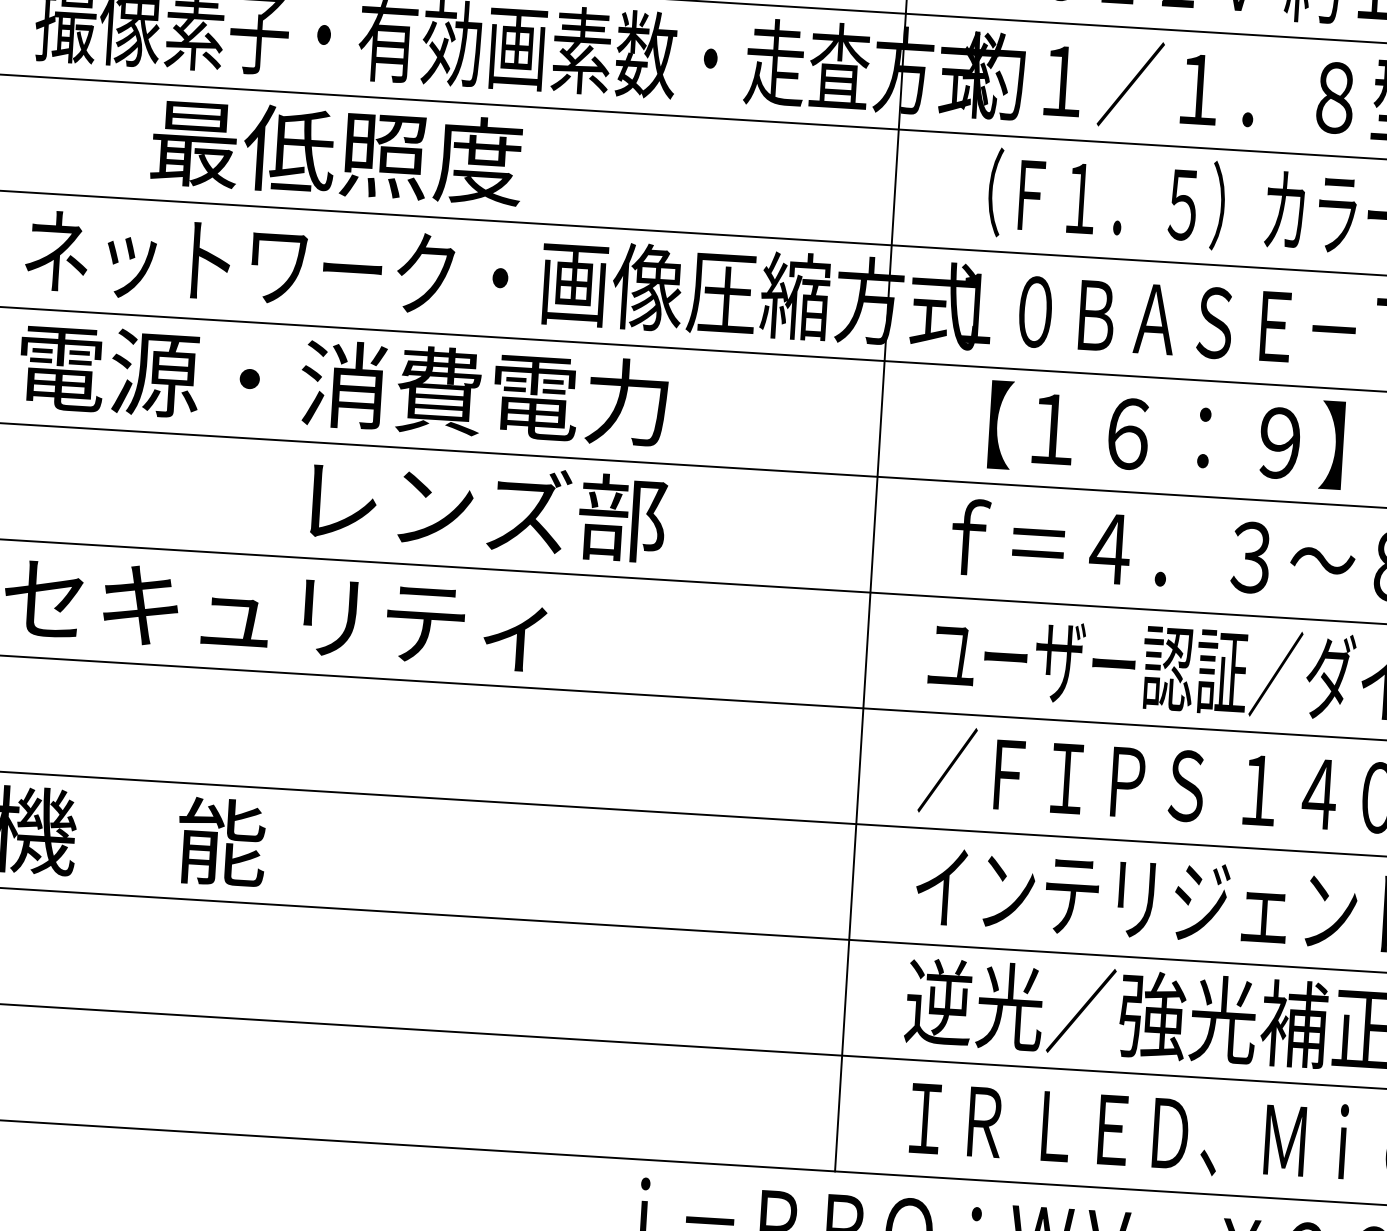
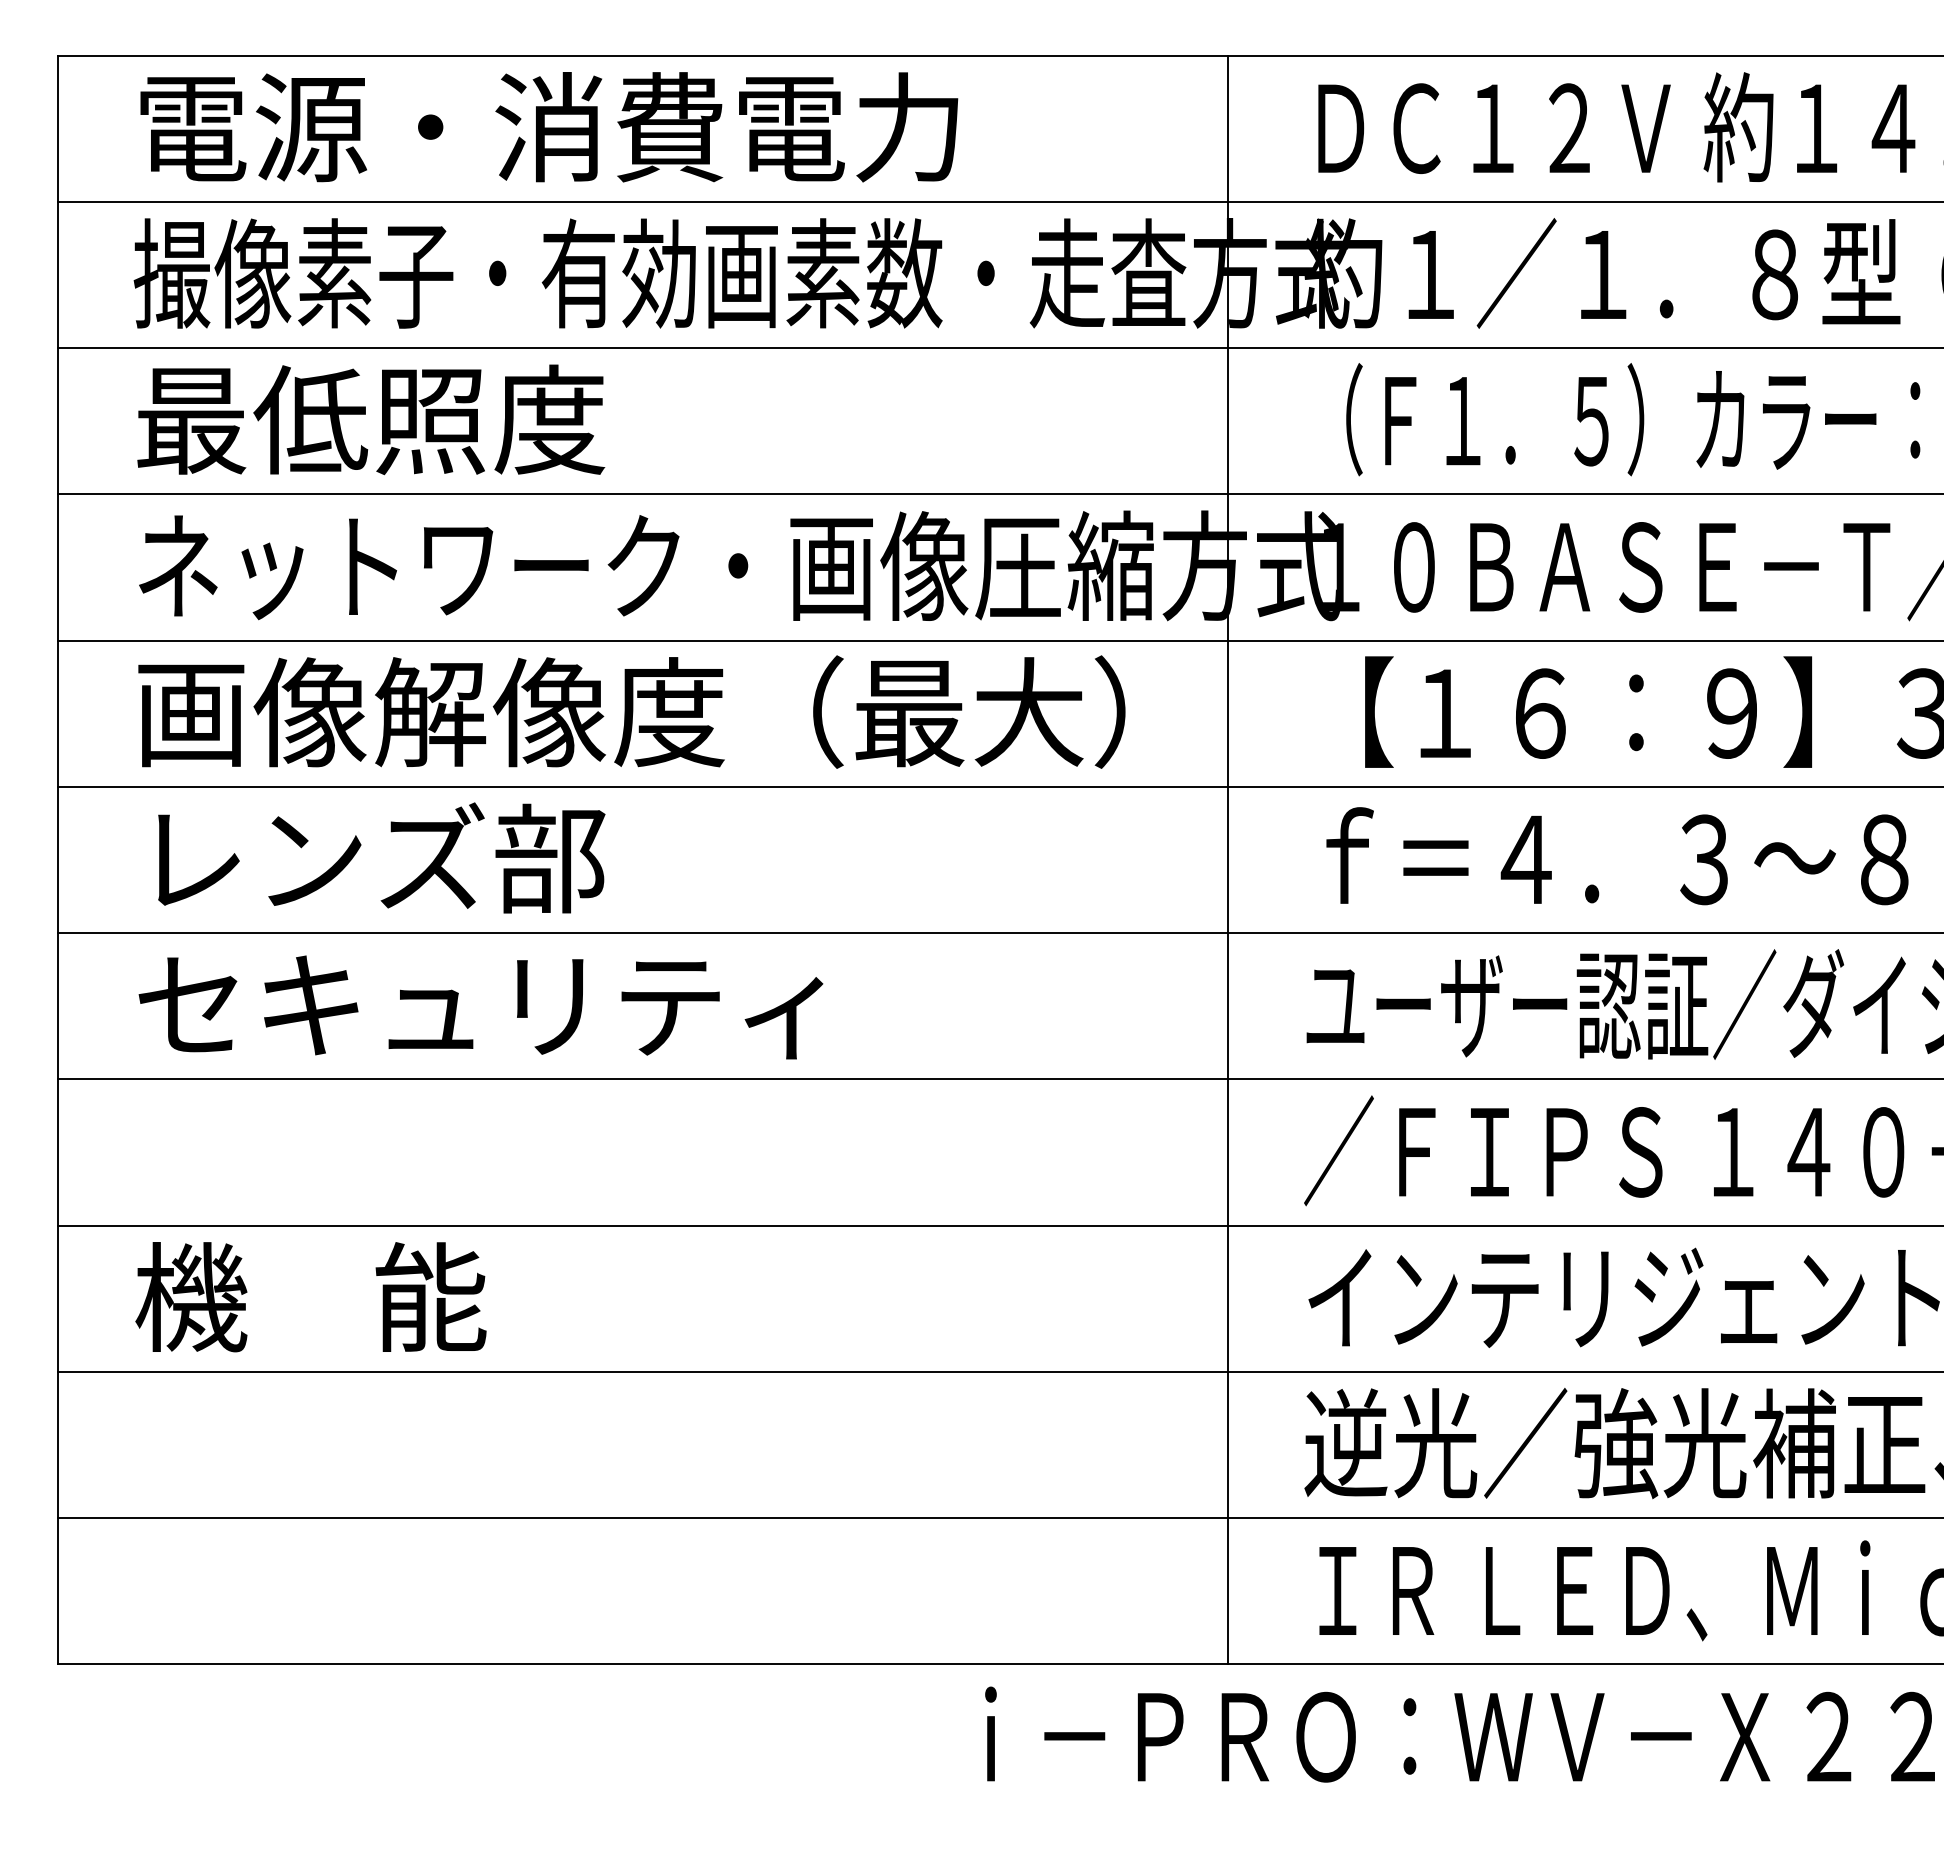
text: (337, 151) -> (371, 419), moved
text: (408, 388) -> (631, 711), 電源・消費電力 -> 画像解像度（最大）
text: (488, 509) -> (381, 857), moved

